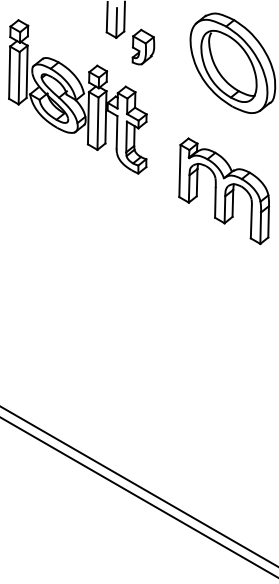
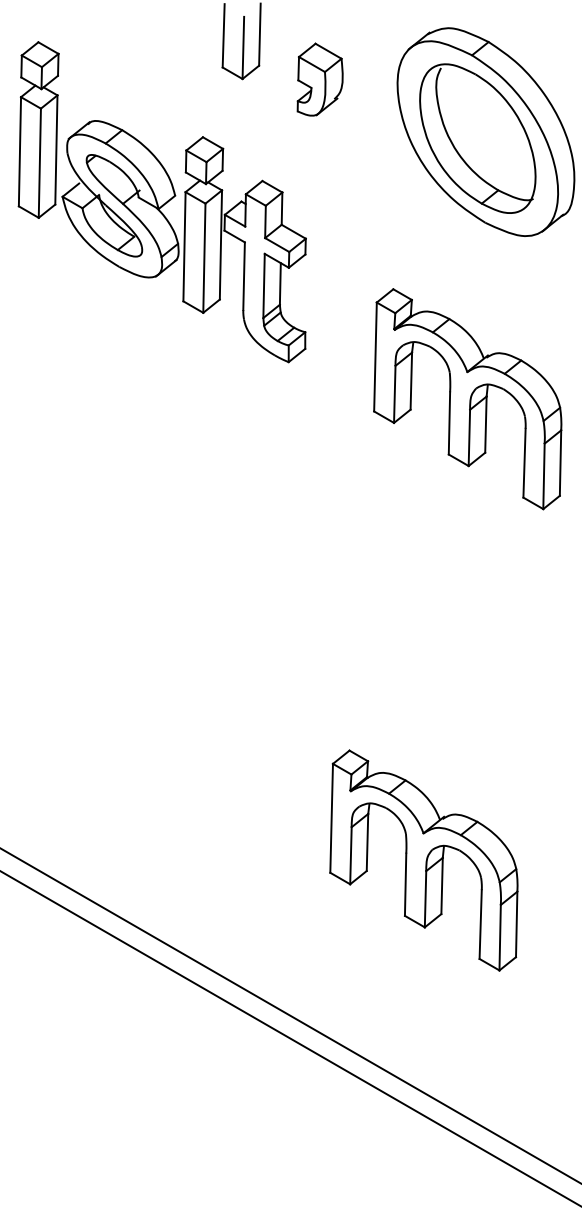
part: (143, 46) -> (320, 78), moved
part: (202, 412) -> (422, 861), added

